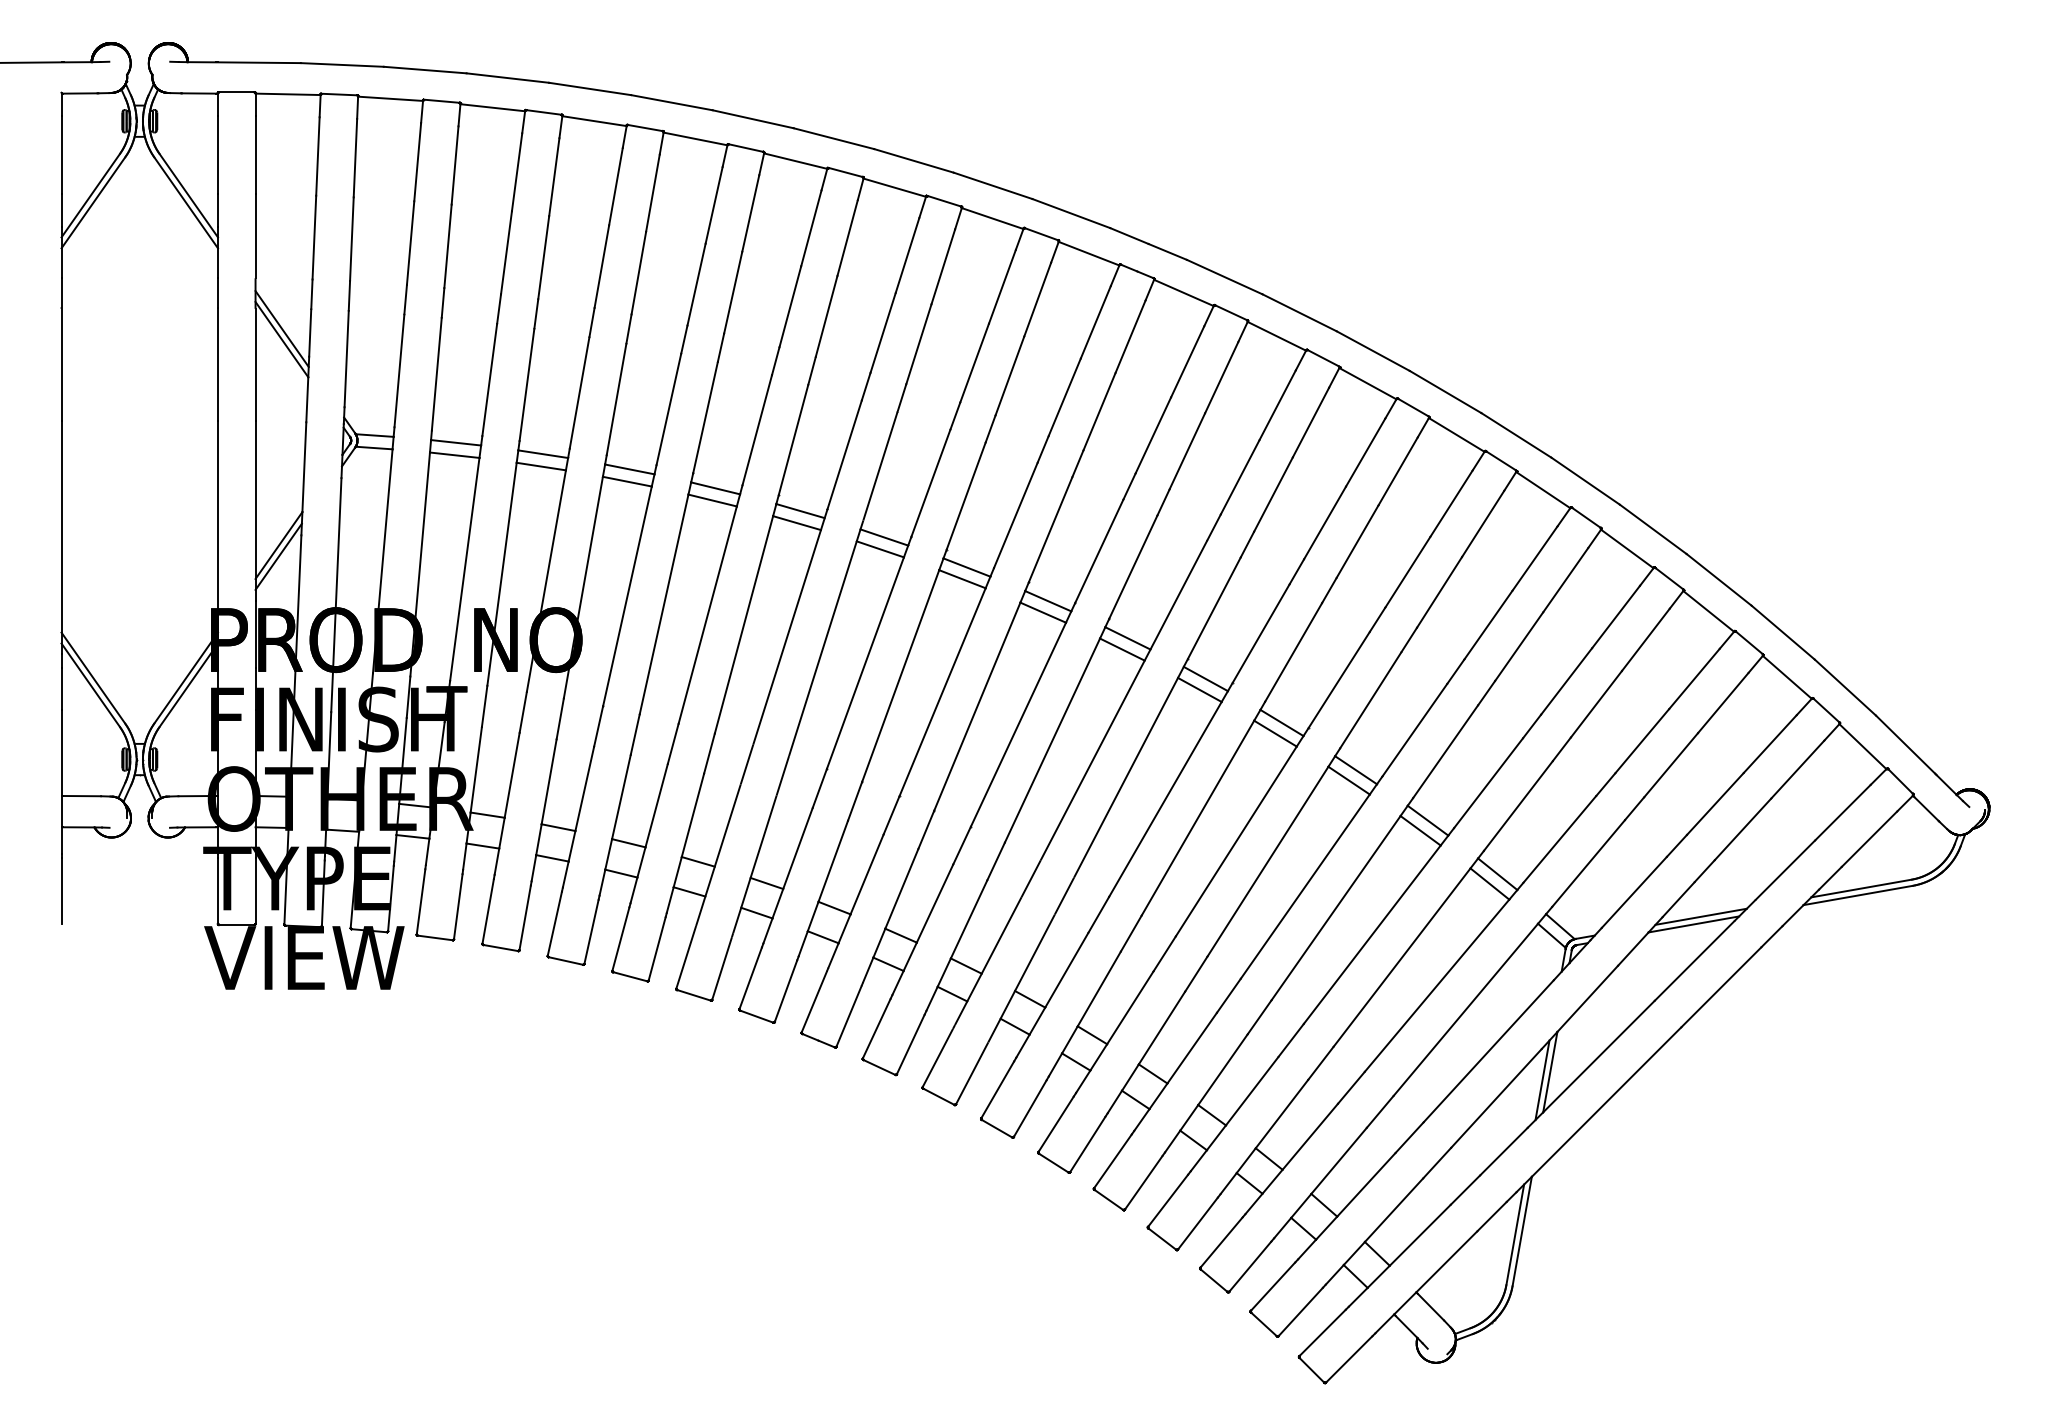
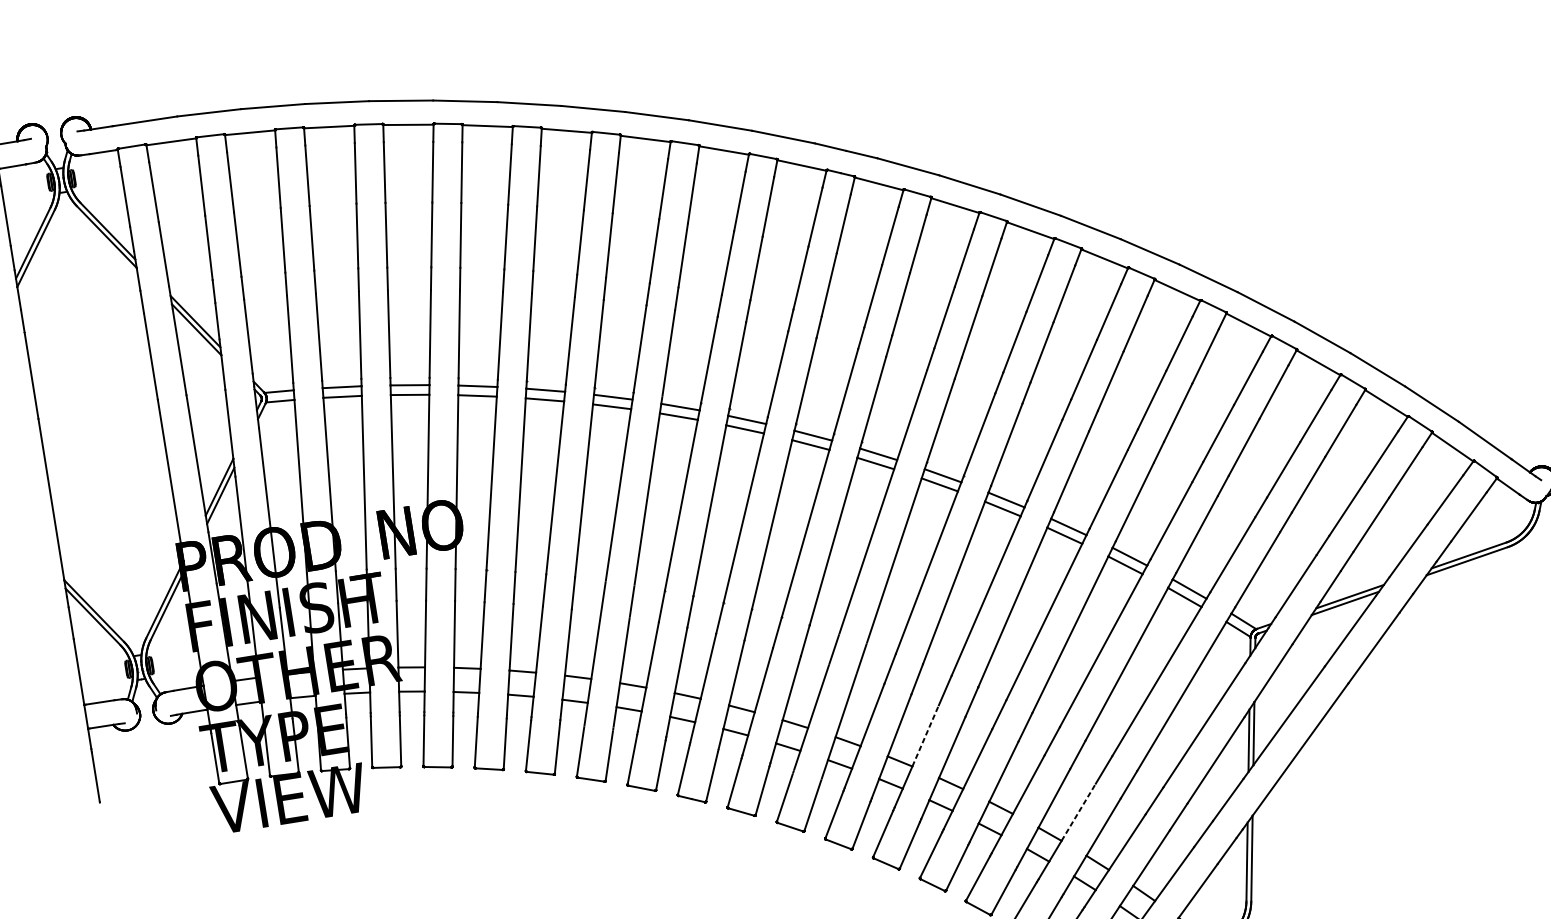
line: (1130, 1007) -> (925, 735), solid -> dashed
line: (1310, 1136) -> (1078, 812), solid -> dashed

